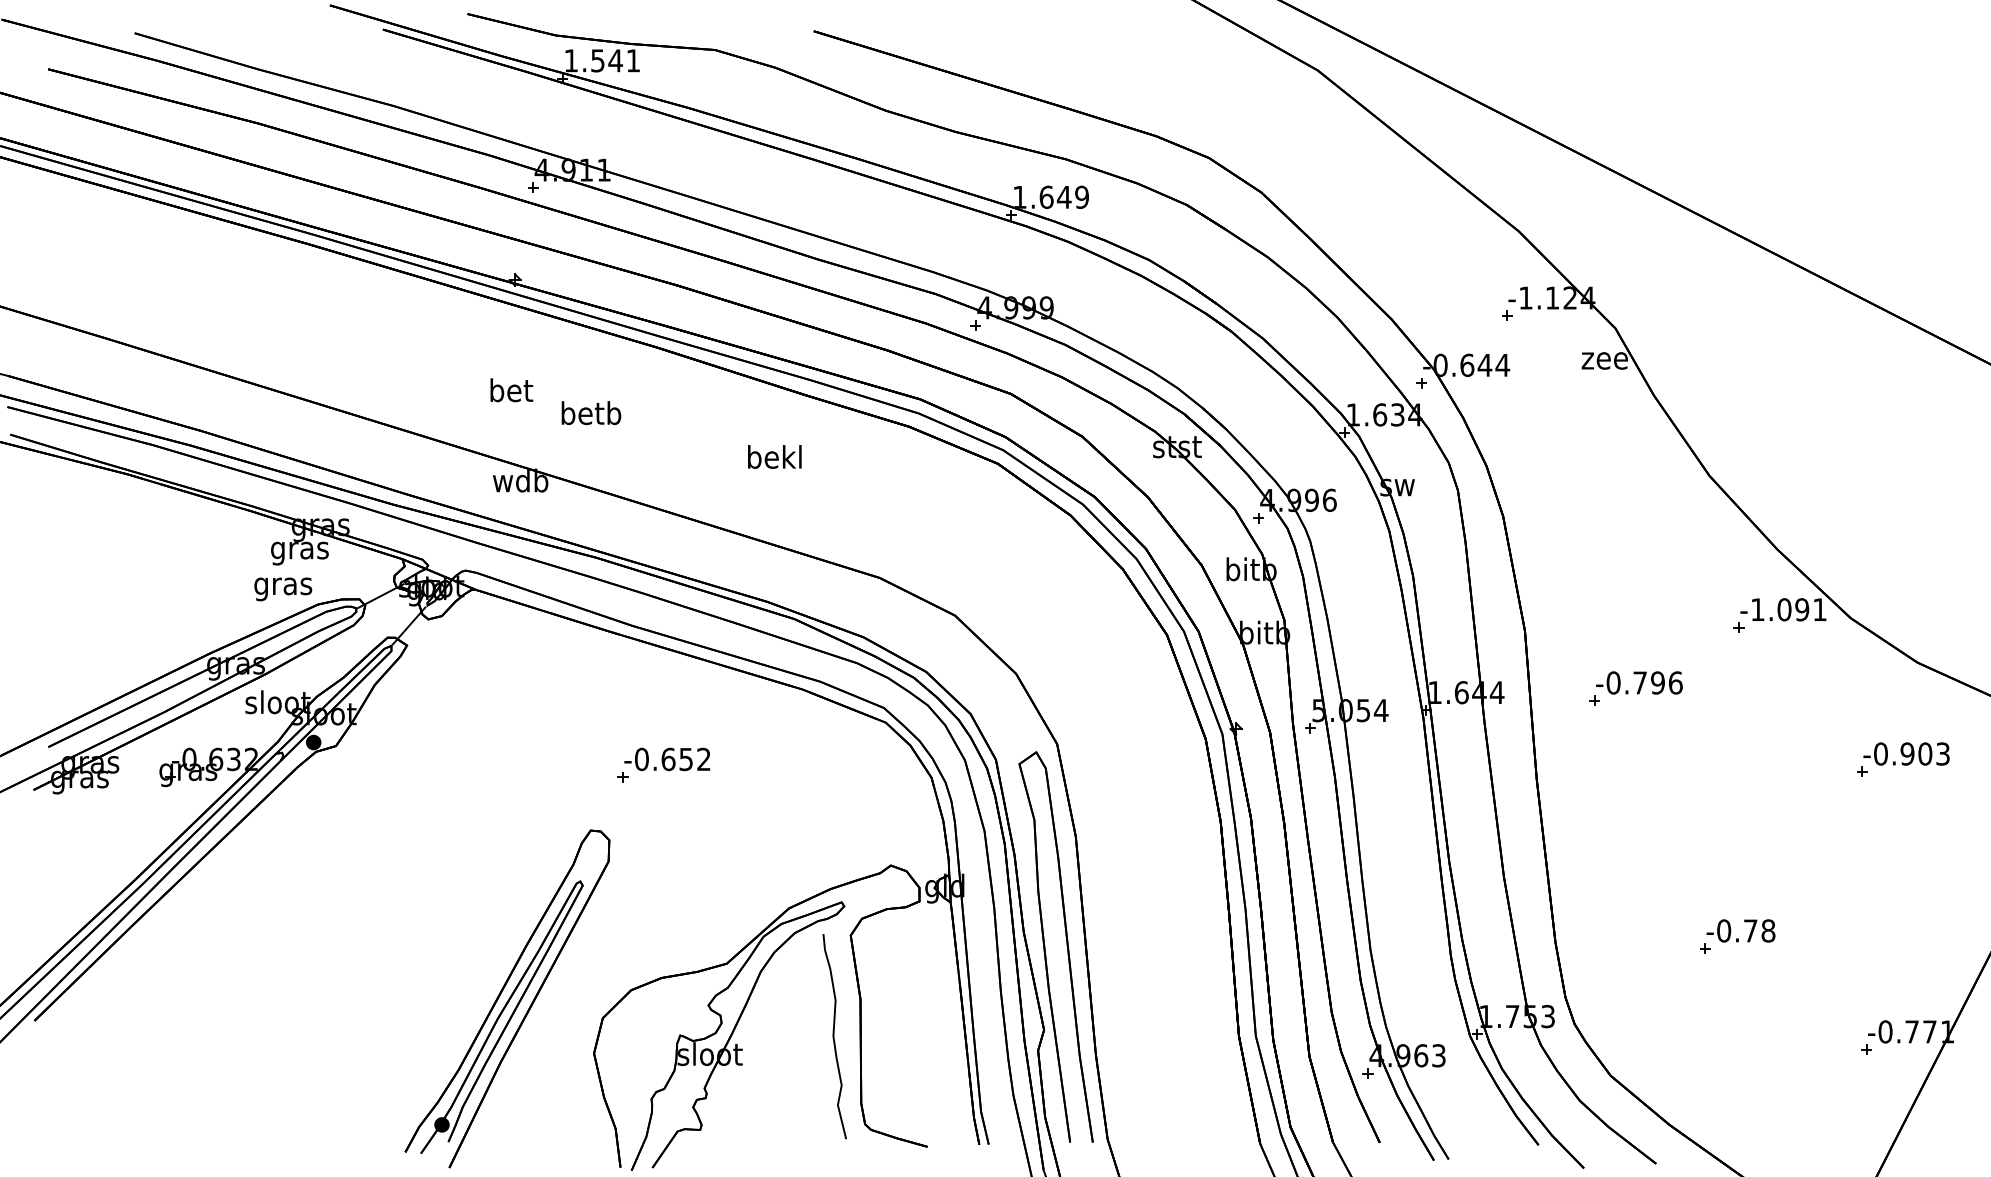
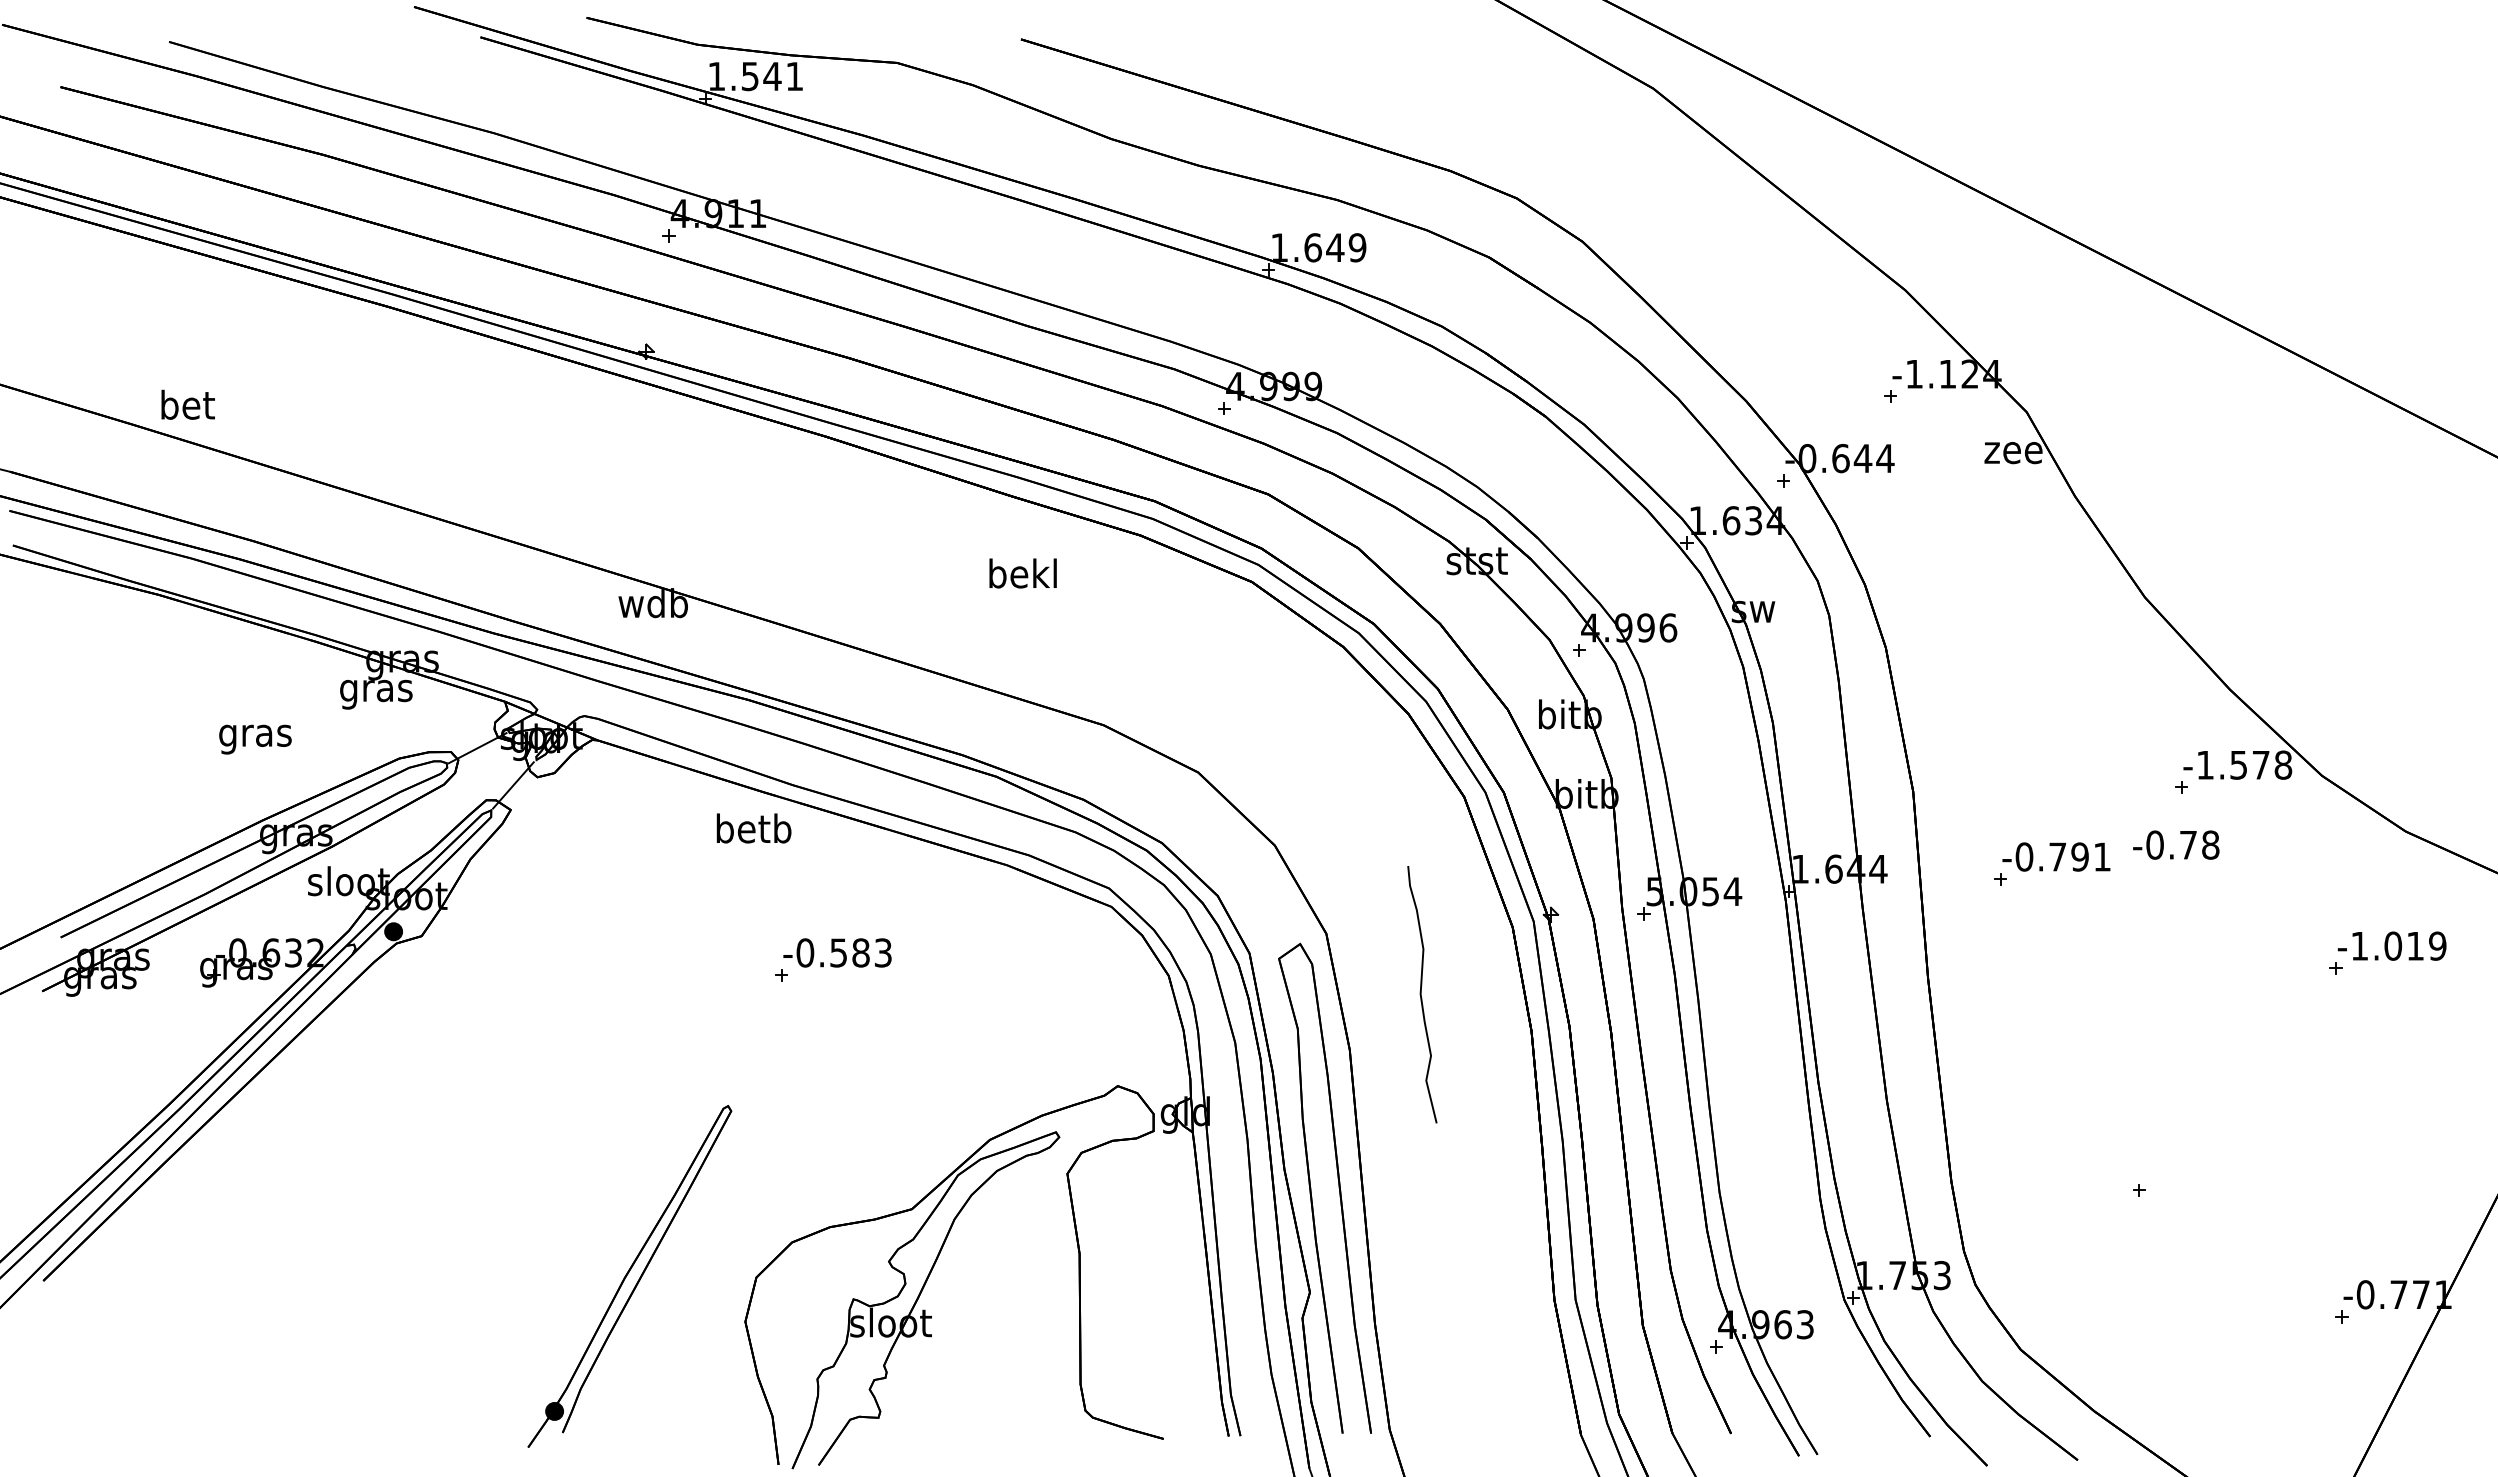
text: (511, 390) -> (187, 404), moved
text: (590, 413) -> (753, 828), moved
text: (774, 456) -> (1022, 573), moved
text: (283, 589) -> (255, 739), moved
text: (1802, 609) -> (2261, 764), -1.091 -> -1.578
text: (1675, 682) -> (2102, 856), -0.796 -> -0.791
text: (1911, 753) -> (2398, 945), -0.903 -> -1.019
text: (685, 759) -> (860, 952), -0.652 -> -0.583
text: (1741, 930) -> (2176, 844), moved
part: (500, 995) -> (628, 1248), removed
curve: (834, 1036) -> (1421, 994), moved

